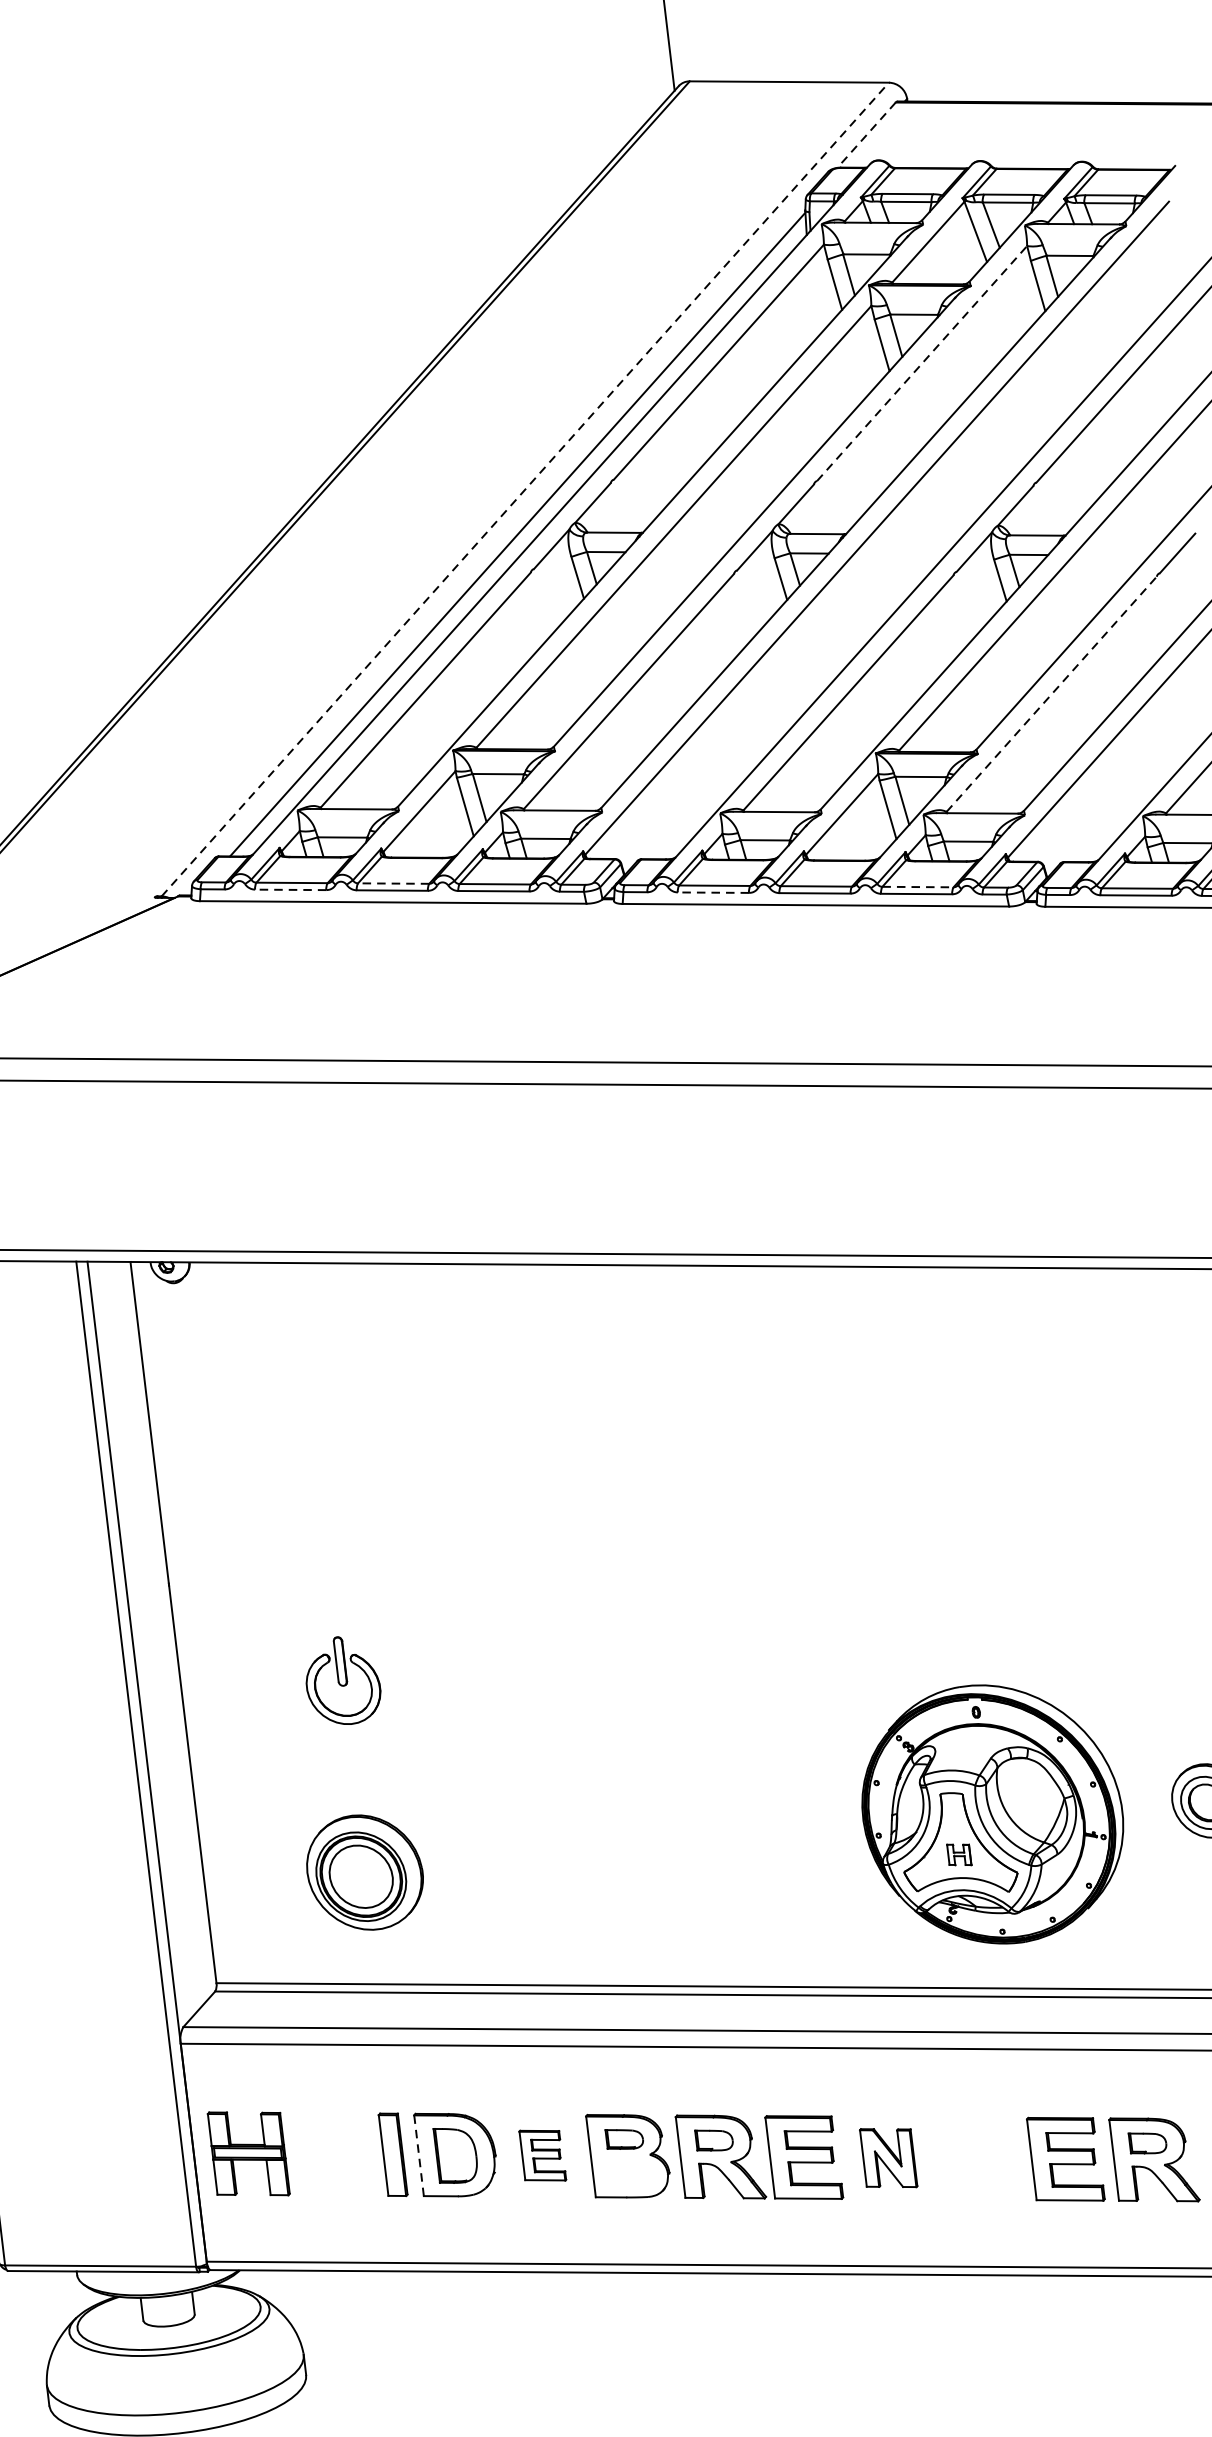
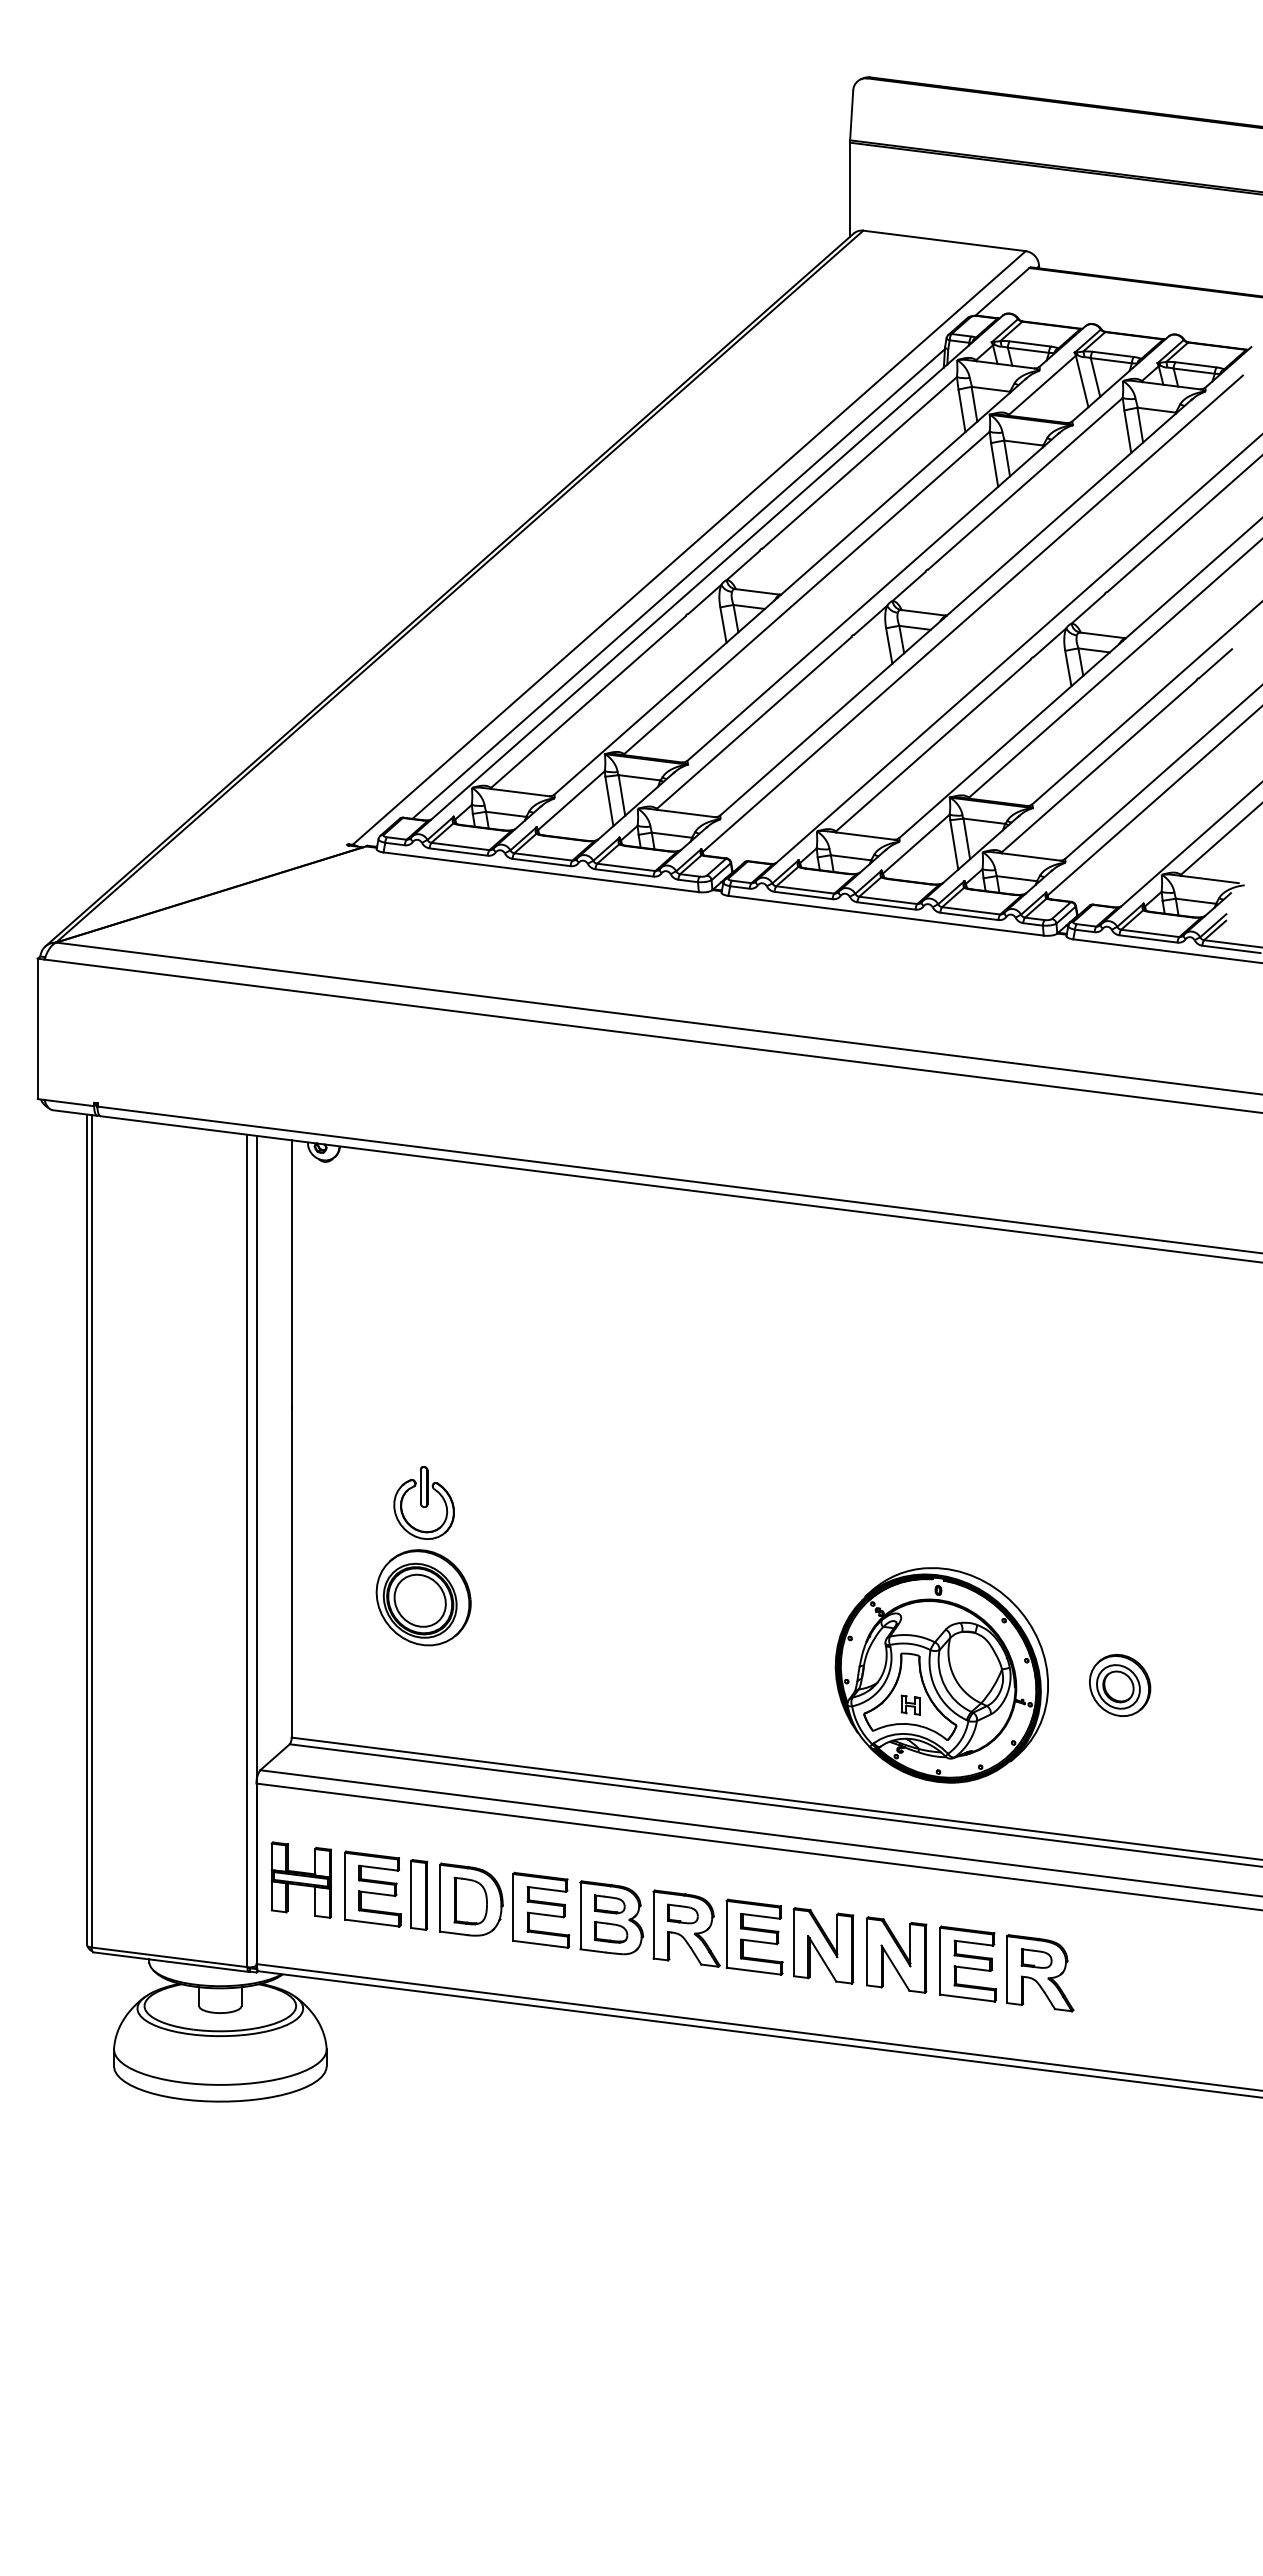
line: (866, 135) -> (1002, 292), dashed -> solid
line: (922, 363) -> (1025, 483), dashed -> solid
line: (525, 488) -> (689, 547), dashed -> solid
line: (1052, 694) -> (1099, 766), dashed -> solid
line: (392, 883) -> (542, 856), dashed -> solid
line: (918, 886) -> (971, 910), dashed -> solid
line: (290, 890) -> (458, 852), dashed -> solid
line: (713, 892) -> (803, 895), dashed -> solid
part: (364, 1872) -> (423, 1597), moved
part: (335, 2153) -> (372, 1888), added
line: (419, 2154) -> (440, 1897), dashed -> solid
part: (542, 2154) -> (541, 1909), size x1.67
part: (888, 2157) -> (823, 1945), size x1.43
part: (978, 2157) -> (896, 1954), added
part: (630, 2172) -> (611, 1932), added

